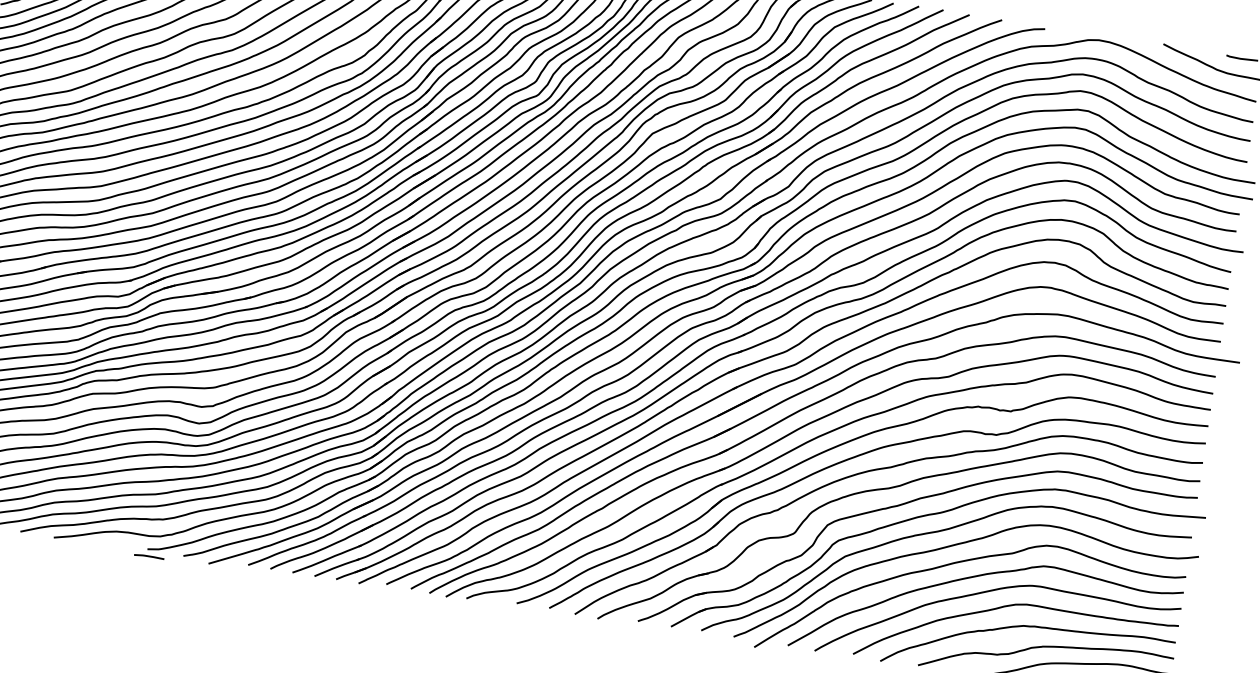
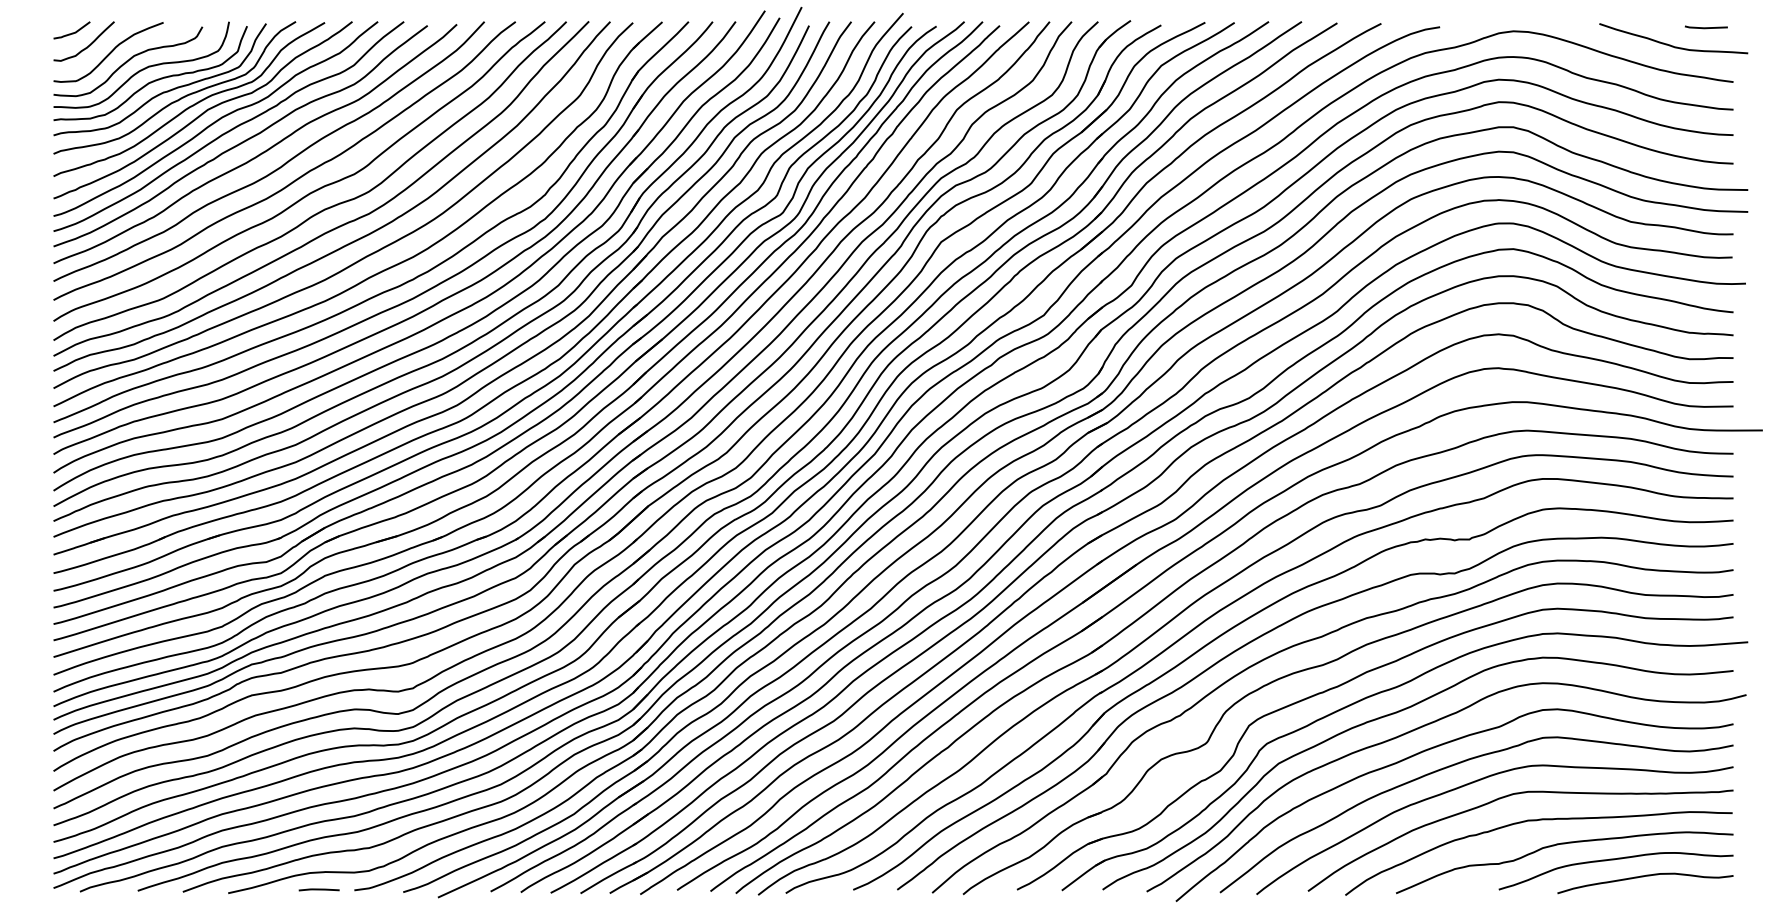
line: (148, 556) -> (318, 889), moved

